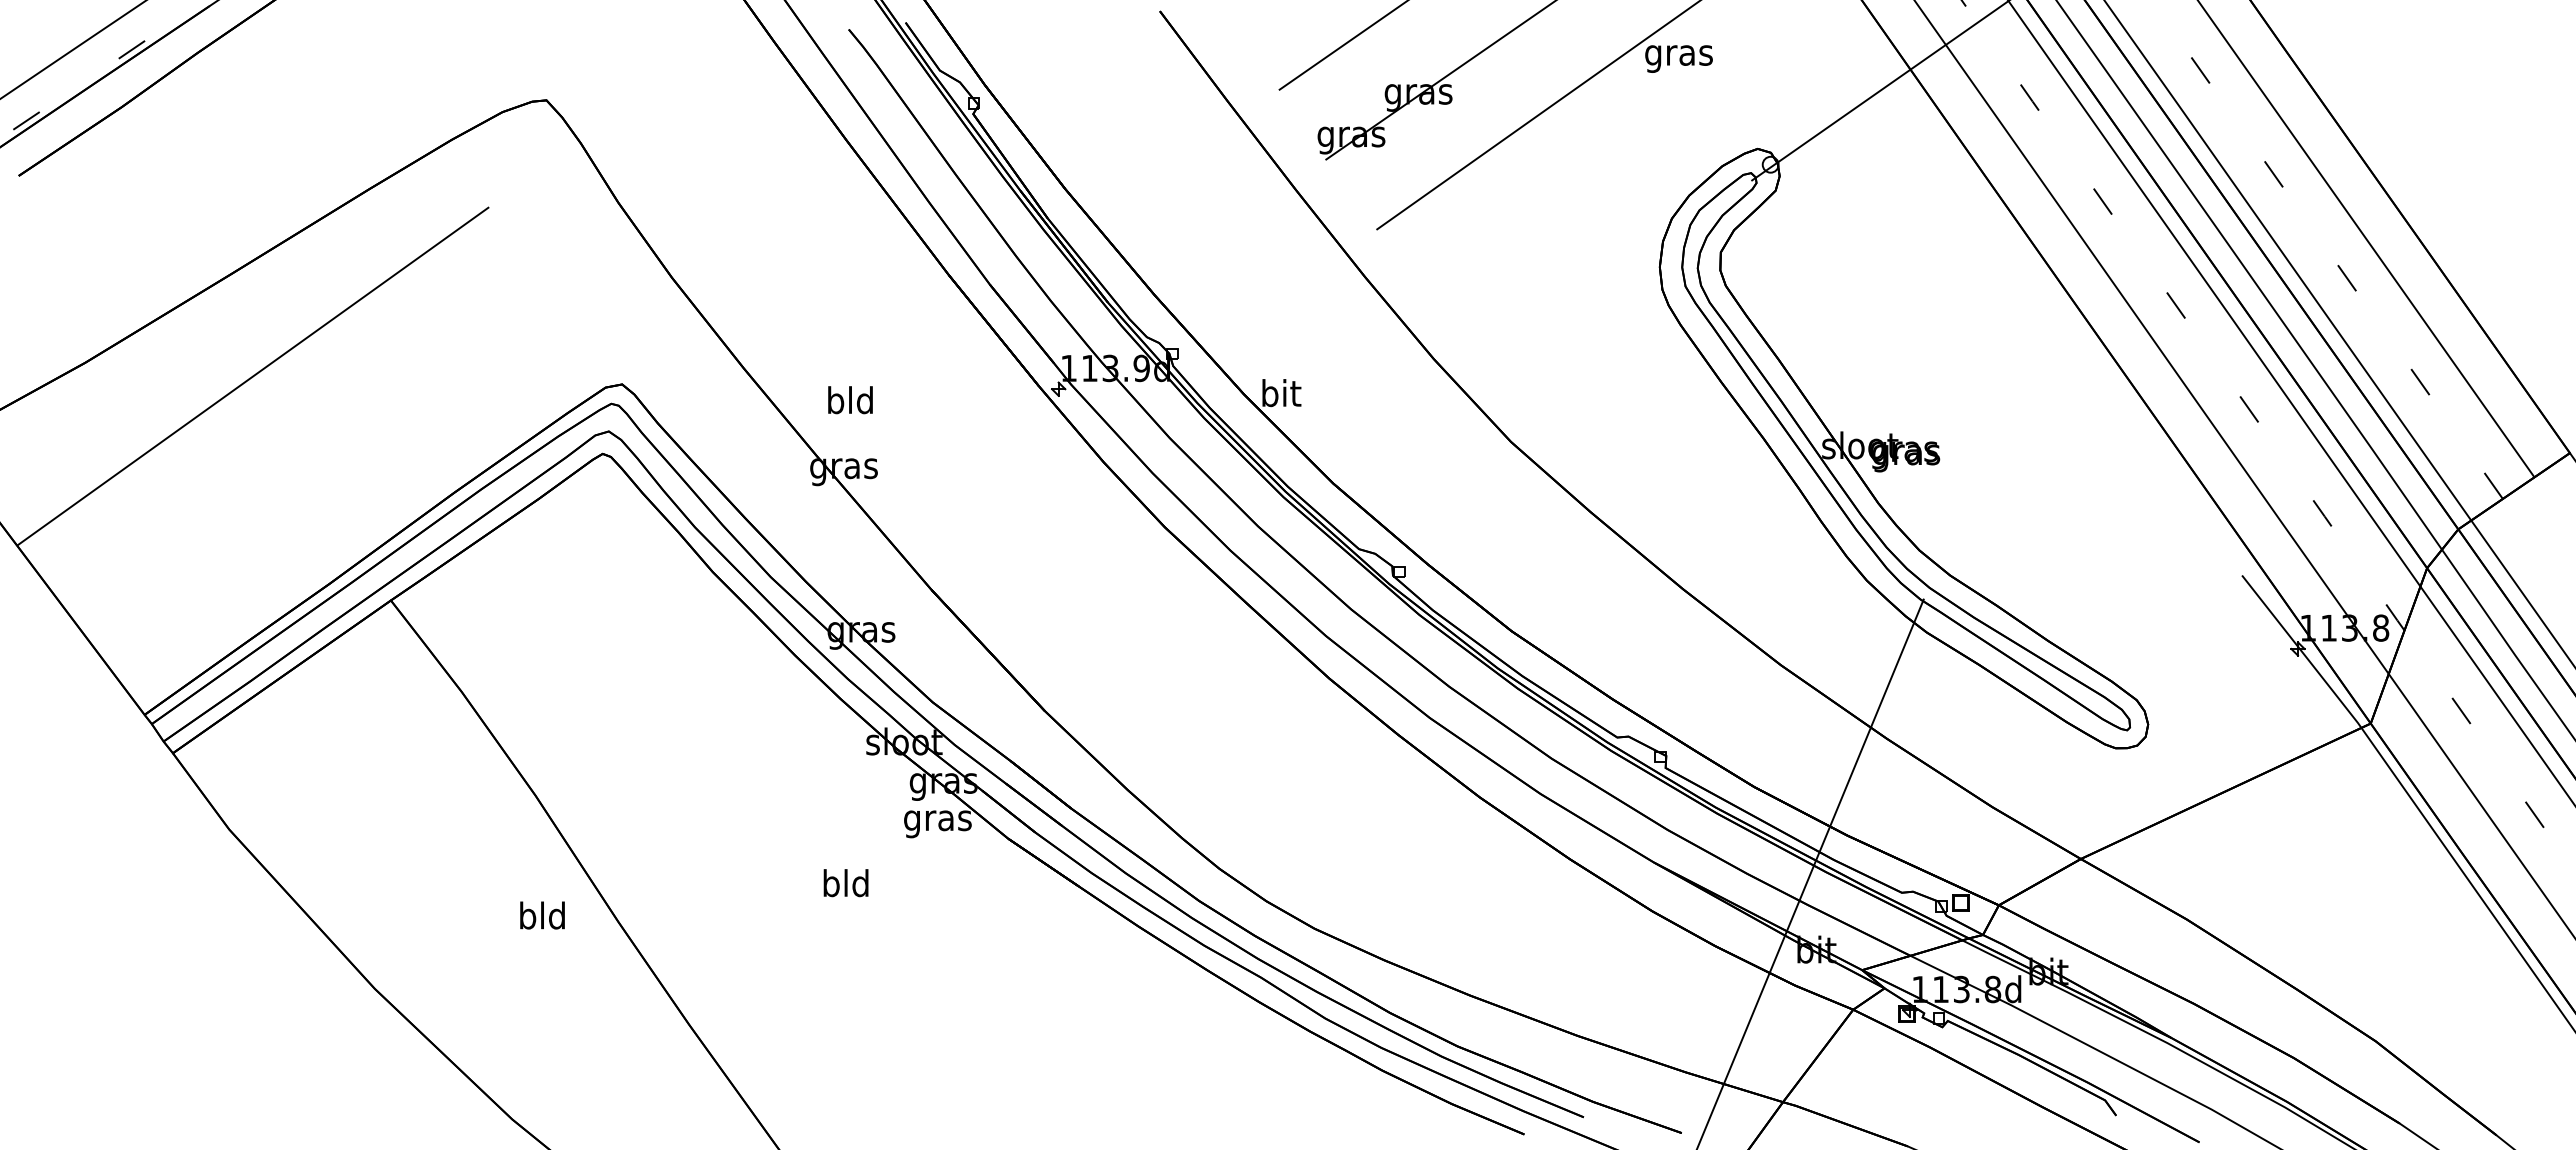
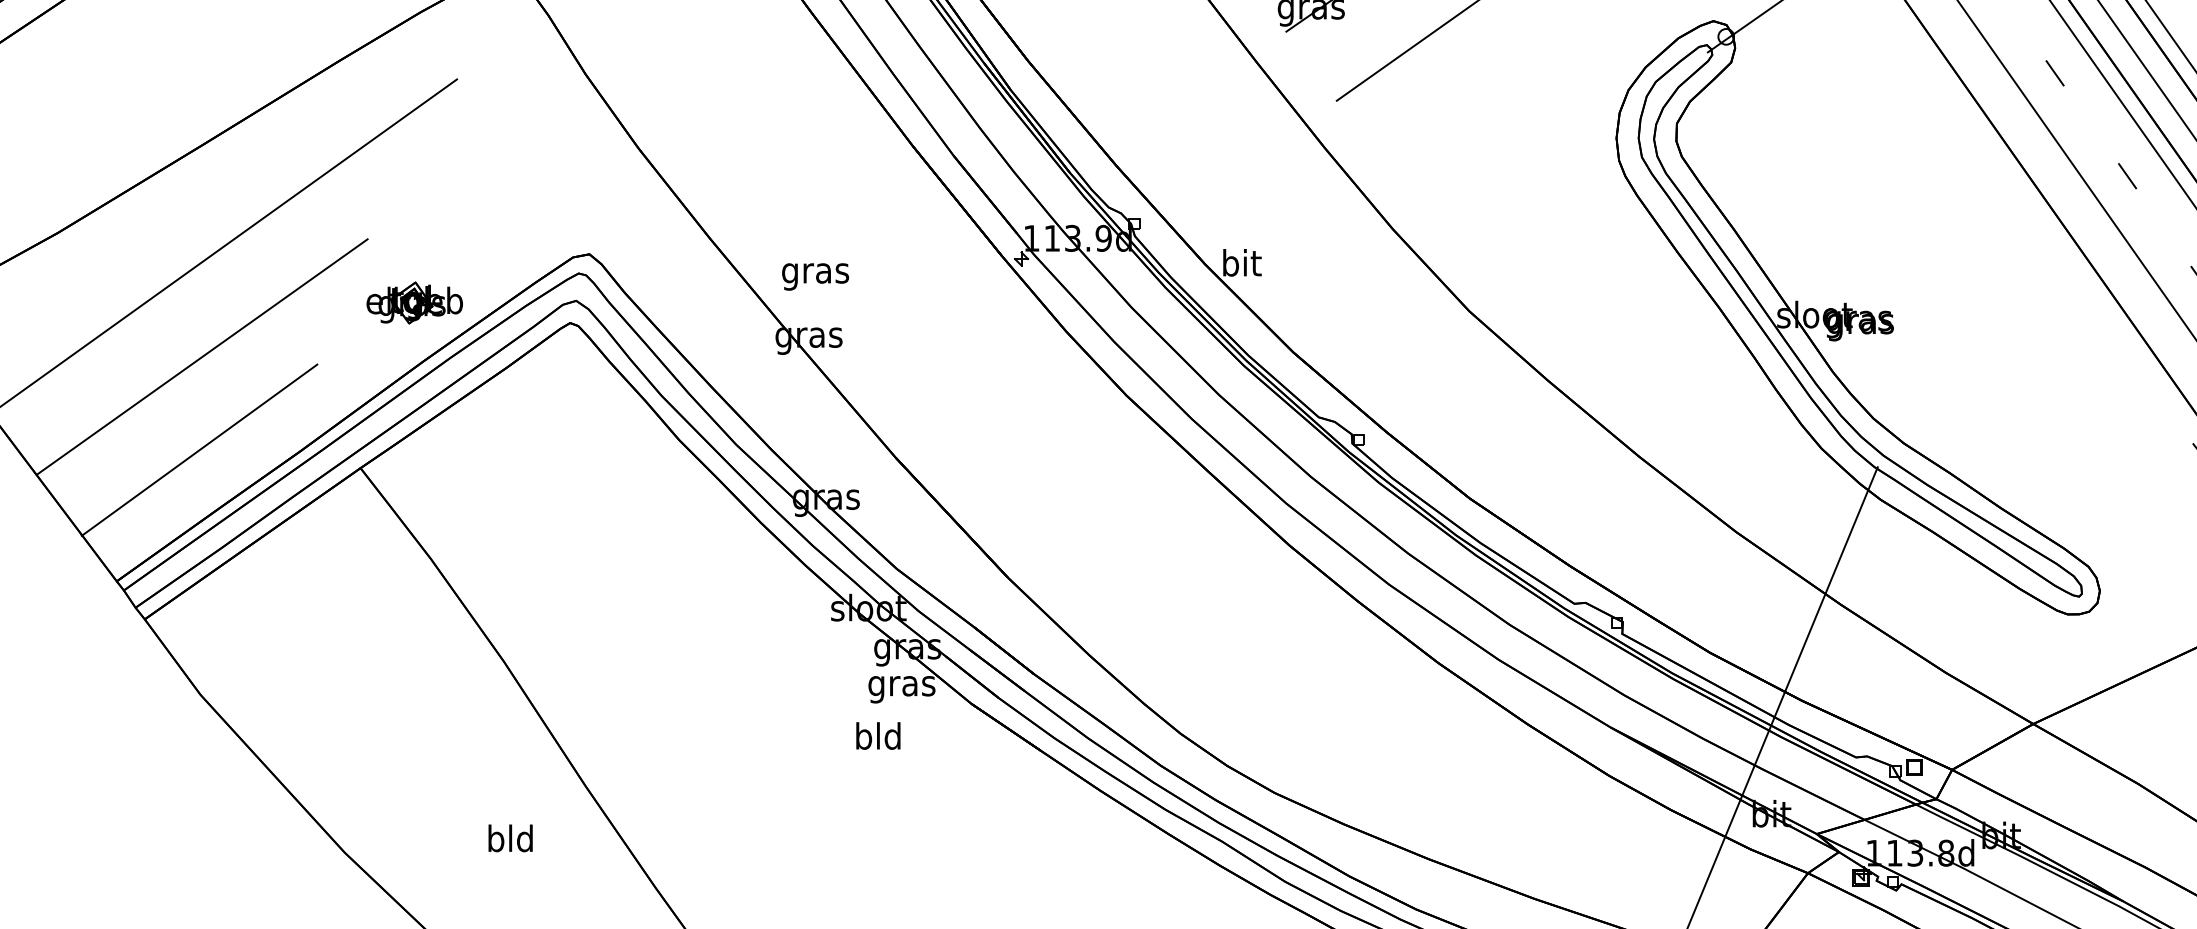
text: (850, 403) -> (815, 273), bld -> gras
part: (445, 433) -> (414, 302), added
line: (230, 488) -> (201, 357), added
line: (228, 581) -> (199, 449), added
text: (845, 883) -> (877, 736), moved
text: (542, 915) -> (510, 838), moved

